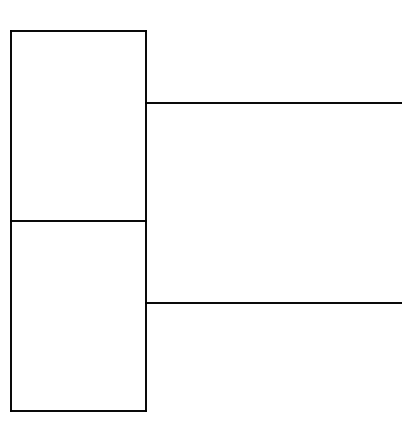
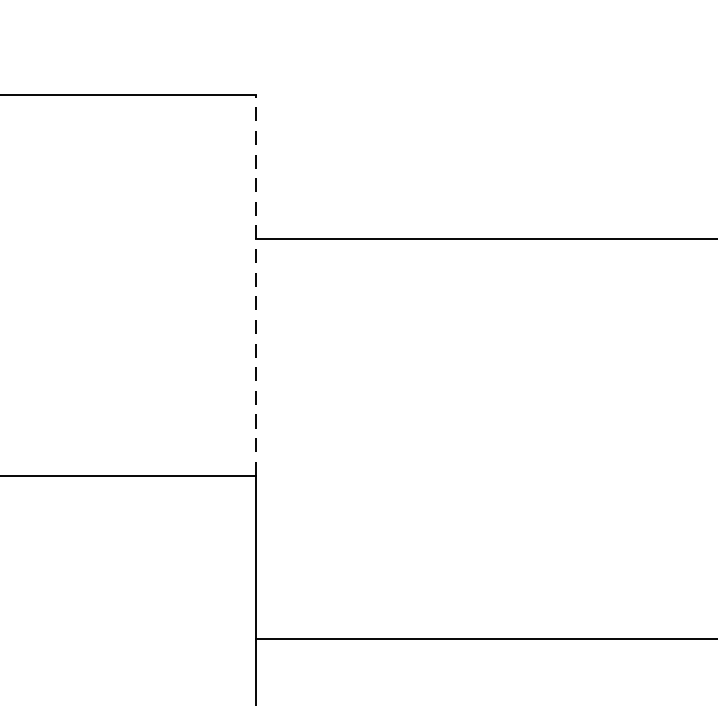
line: (145, 125) -> (255, 284), solid -> dashed

